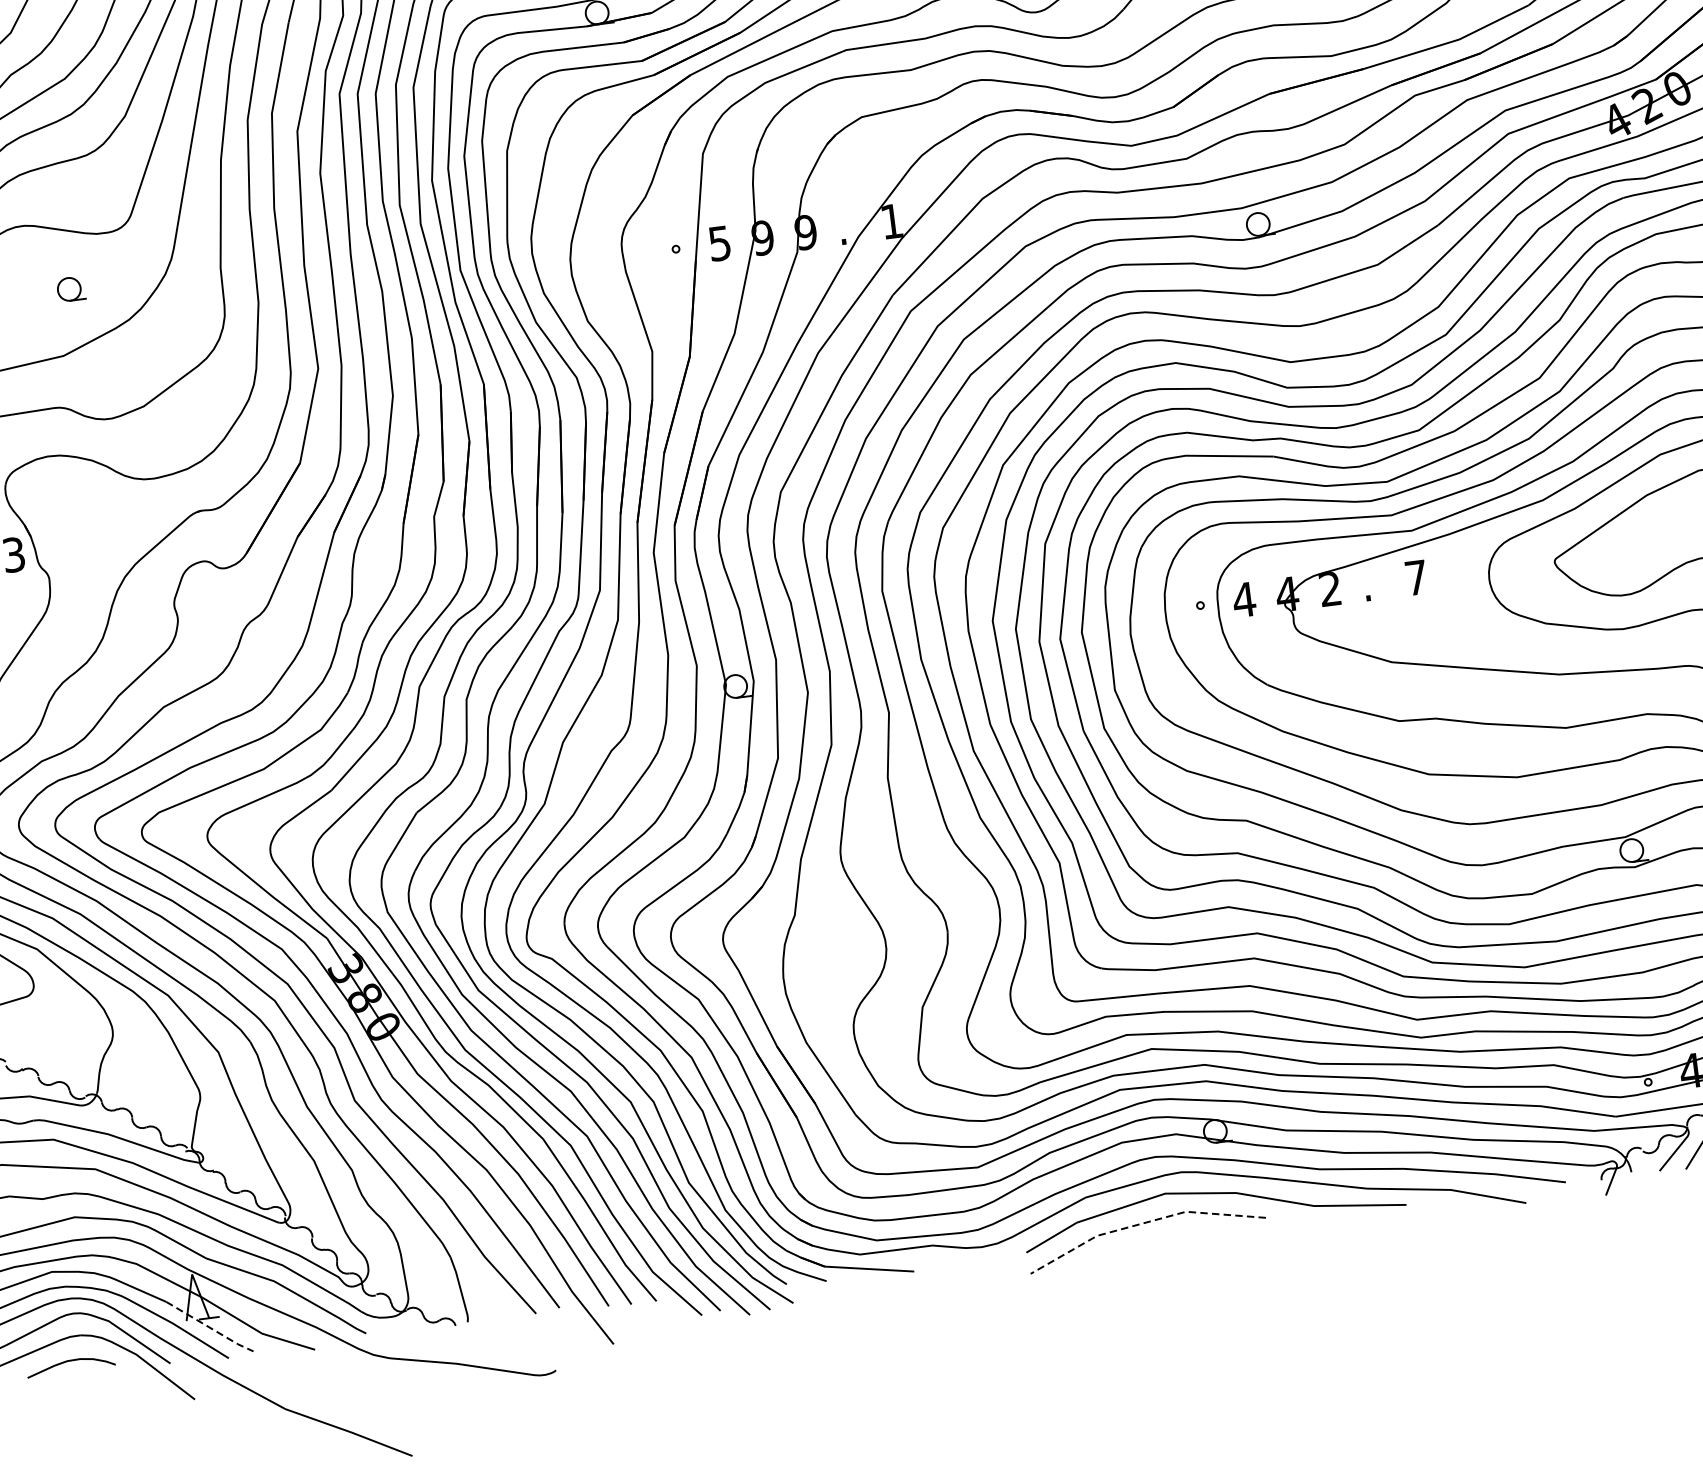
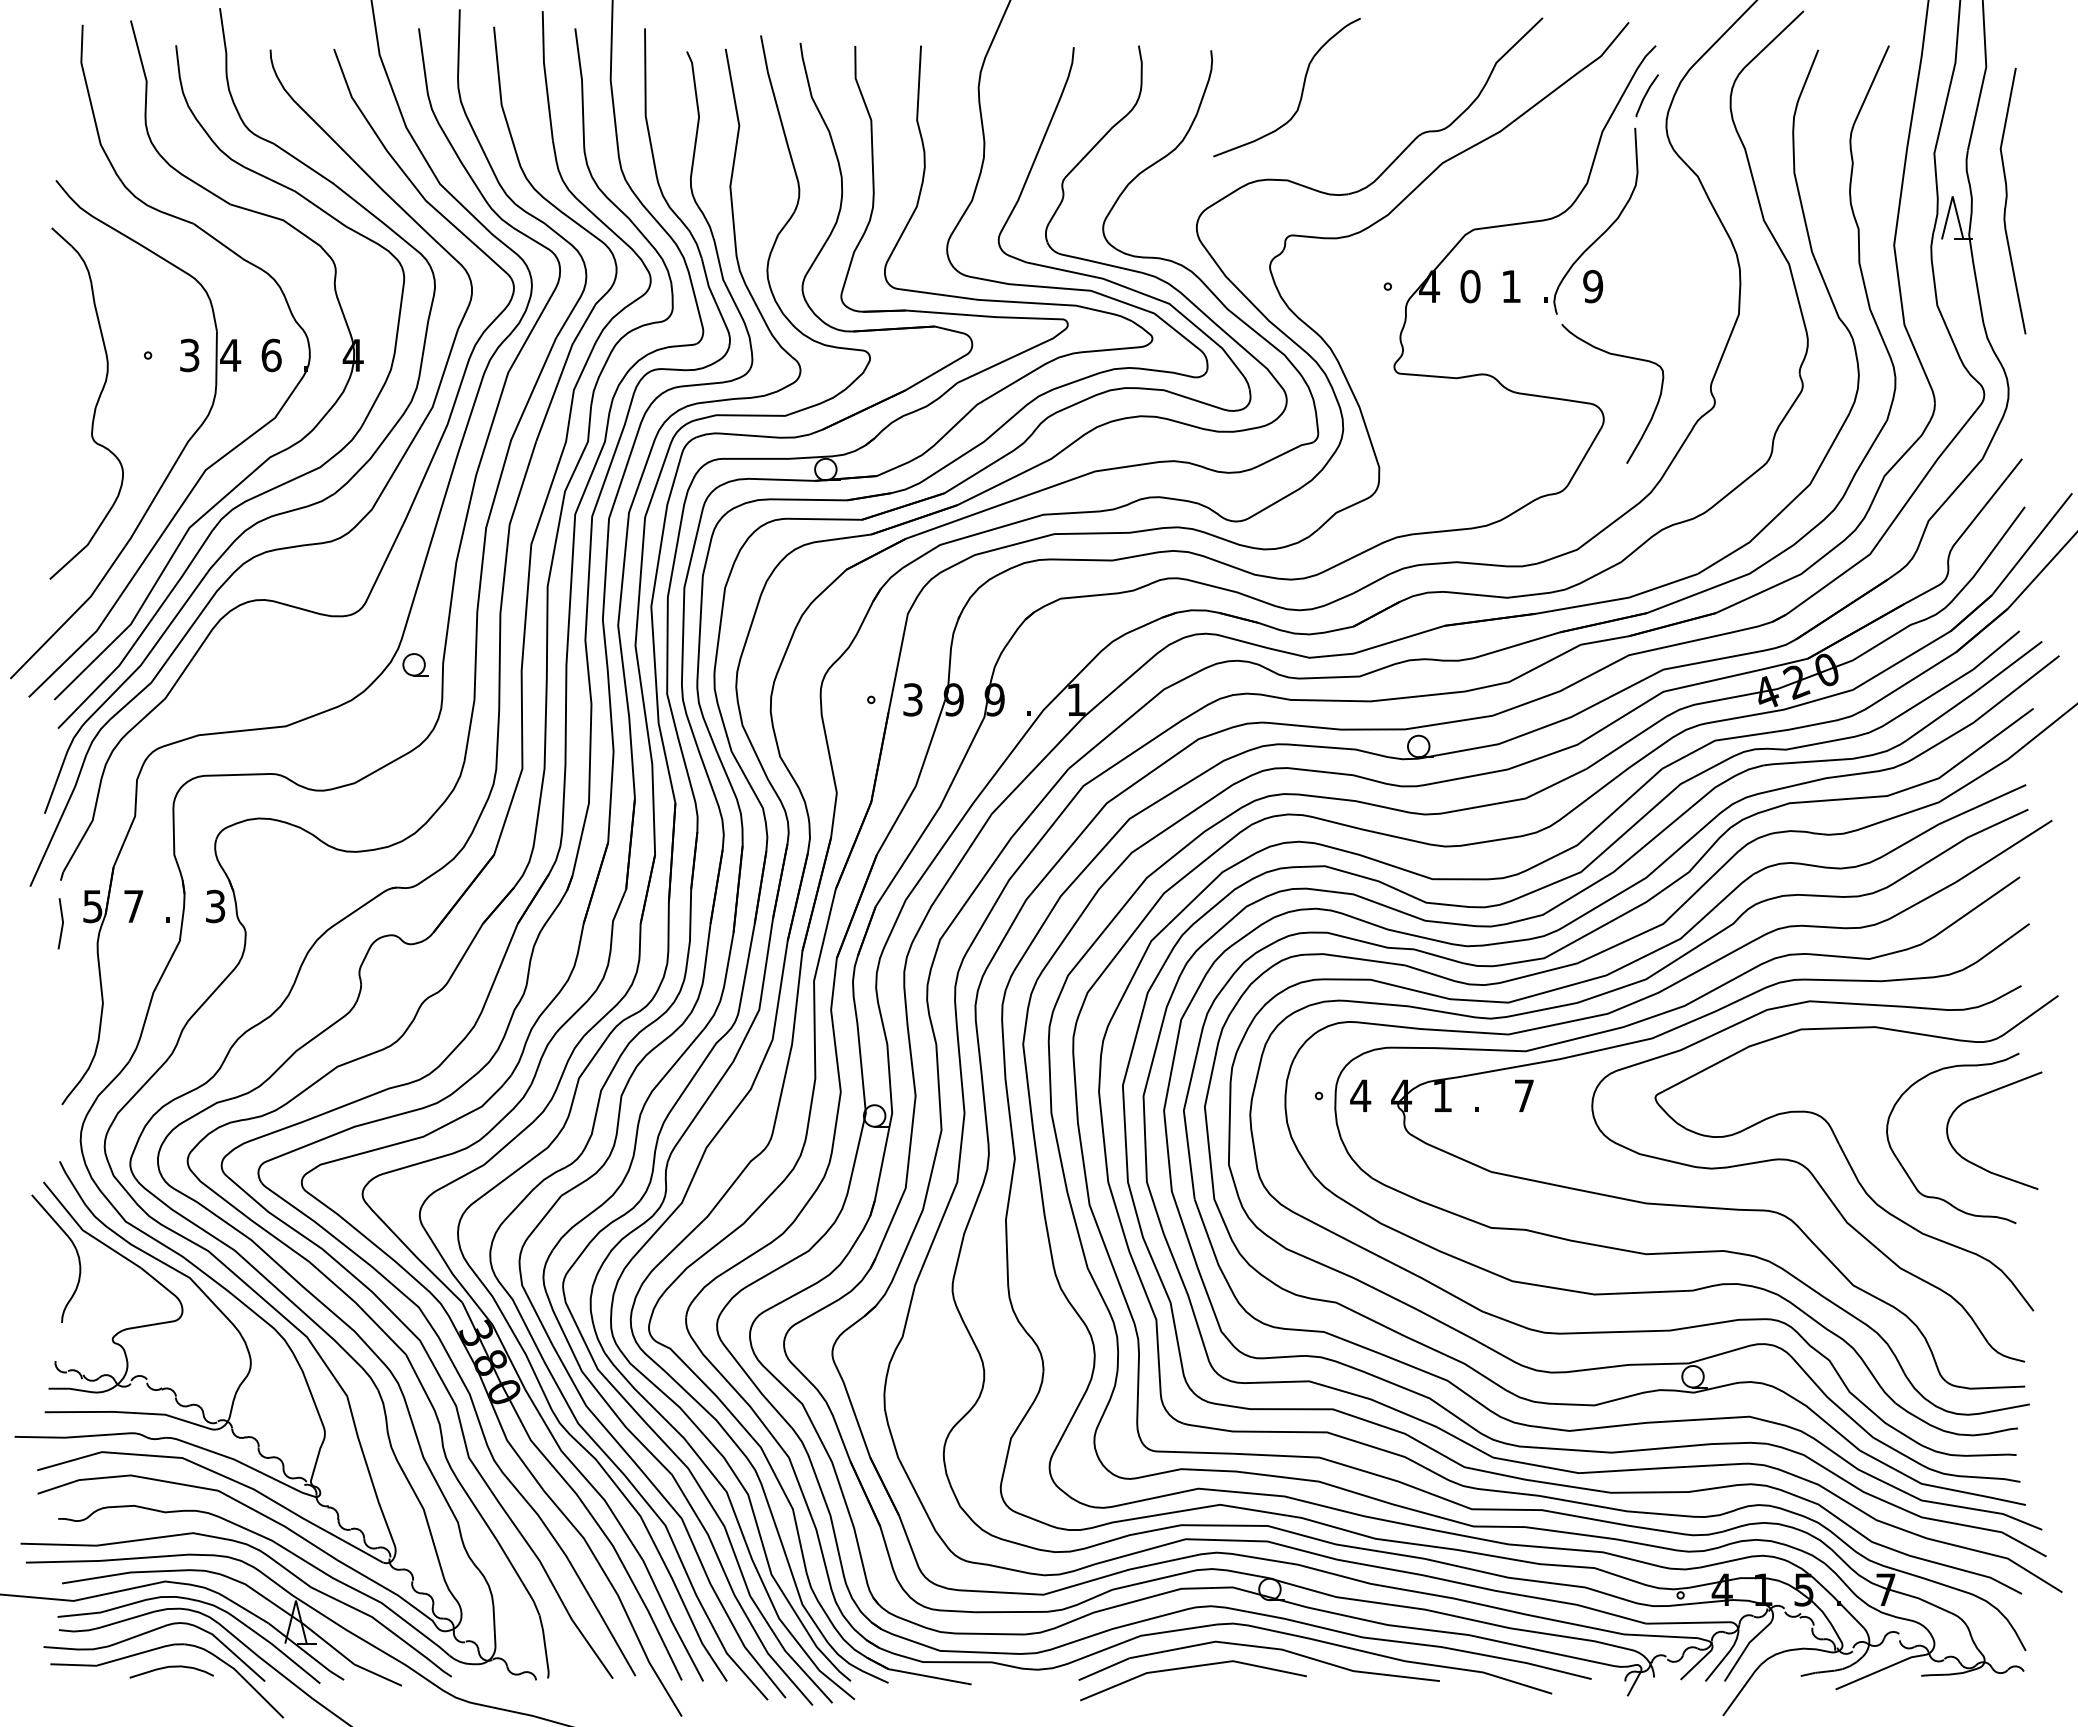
text: (720, 243) -> (913, 699), 5 -> 3
part: (70, 288) -> (415, 664), moved
text: (1329, 588) -> (1441, 1095), 2 -> 1
line: (1143, 1223) -> (1191, 1666), dashed -> solid
line: (210, 1328) -> (306, 1653), dashed -> solid

